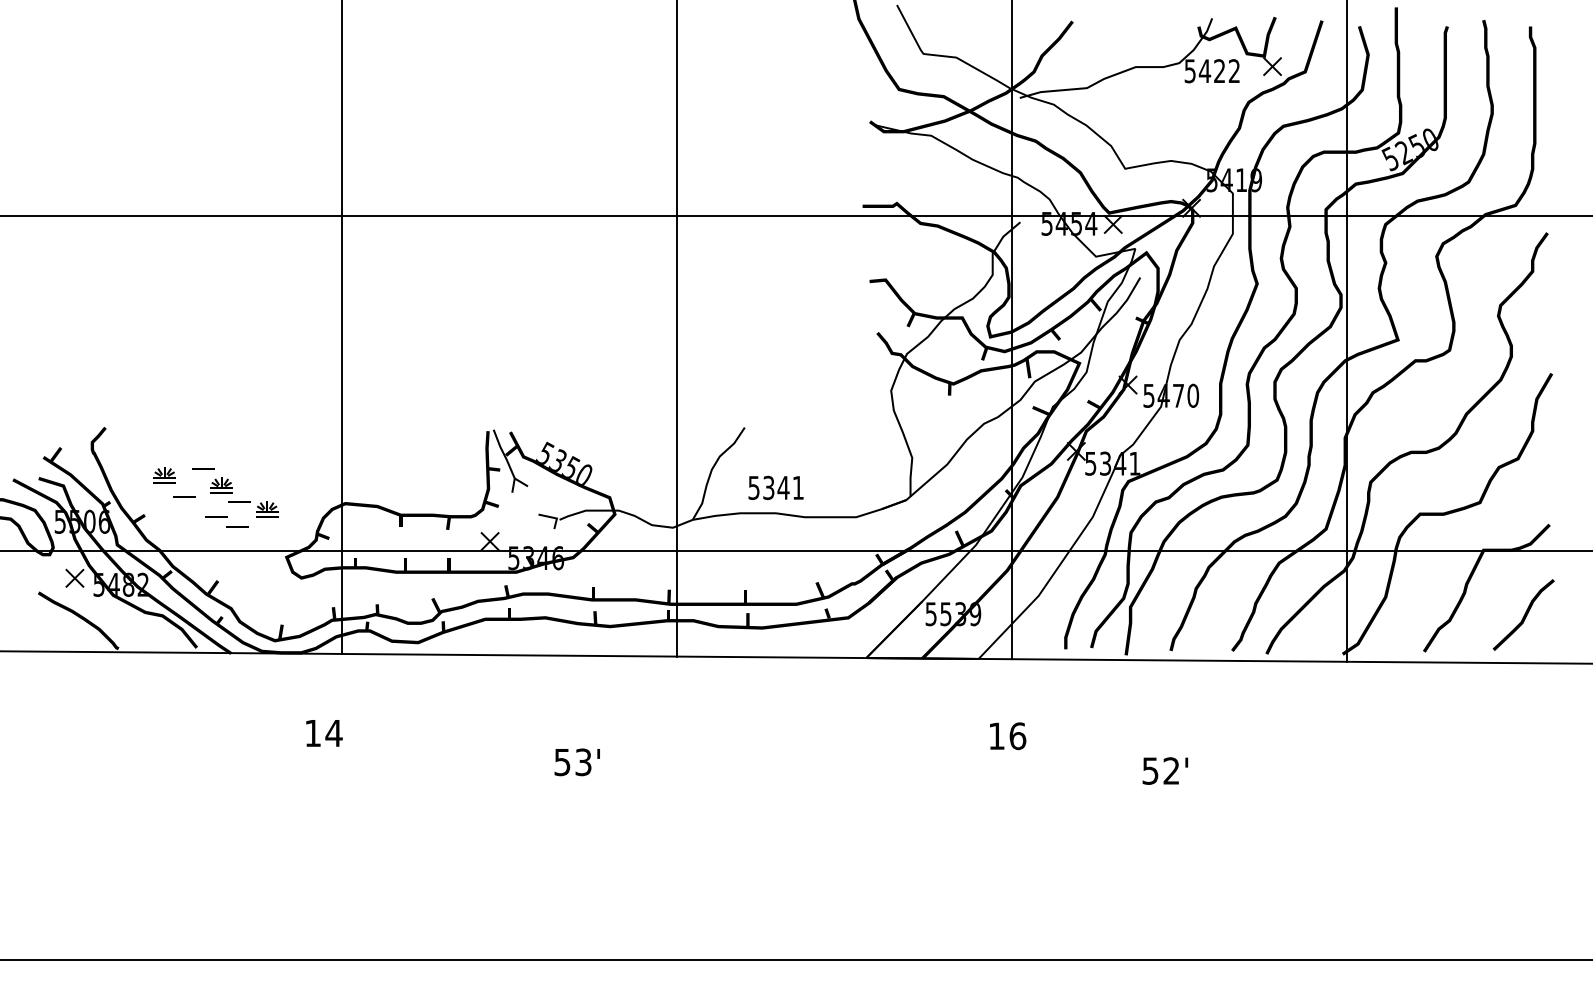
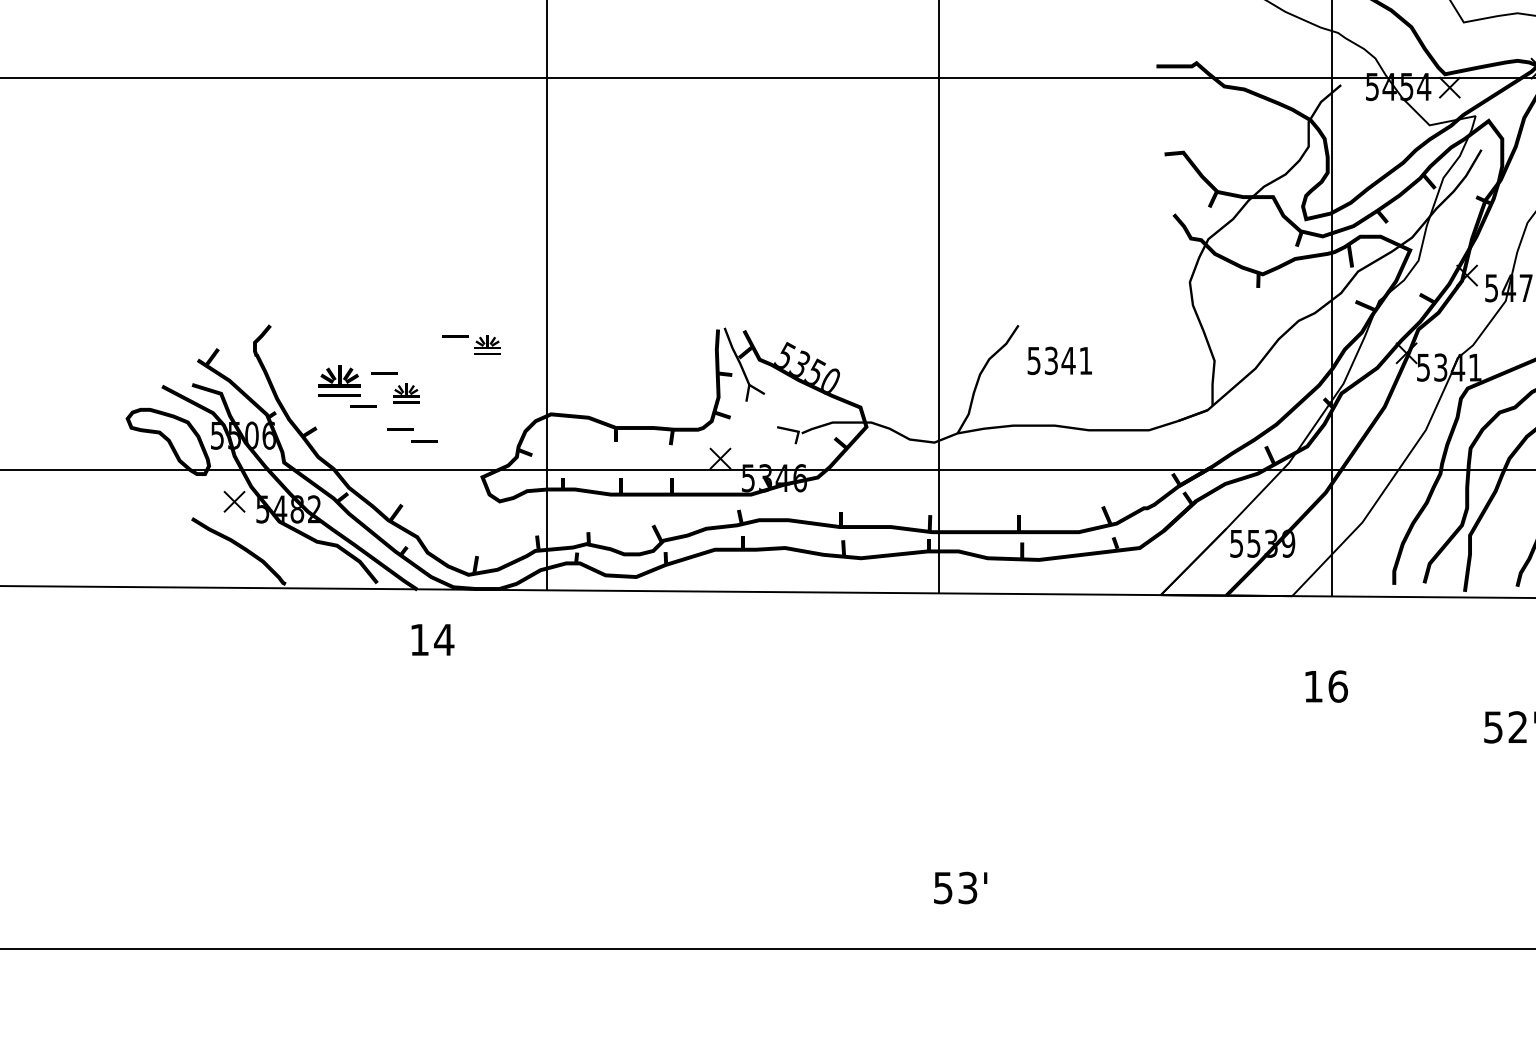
part: (164, 475) -> (339, 381), size x1.6
text: (775, 487) -> (1059, 360), moved
part: (253, 509) -> (471, 345), moved
text: (324, 733) -> (433, 640), moved
text: (576, 762) -> (959, 888), moved

